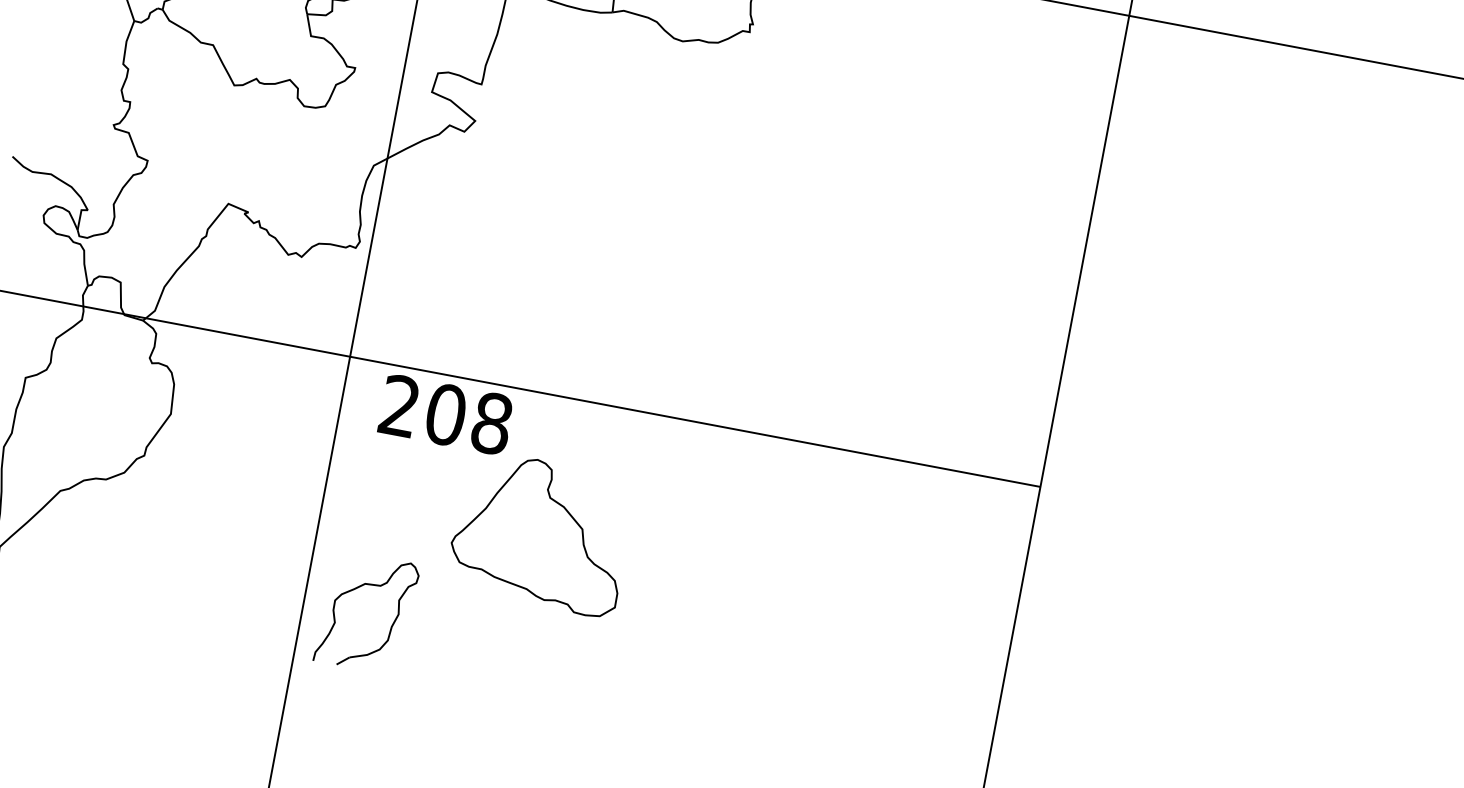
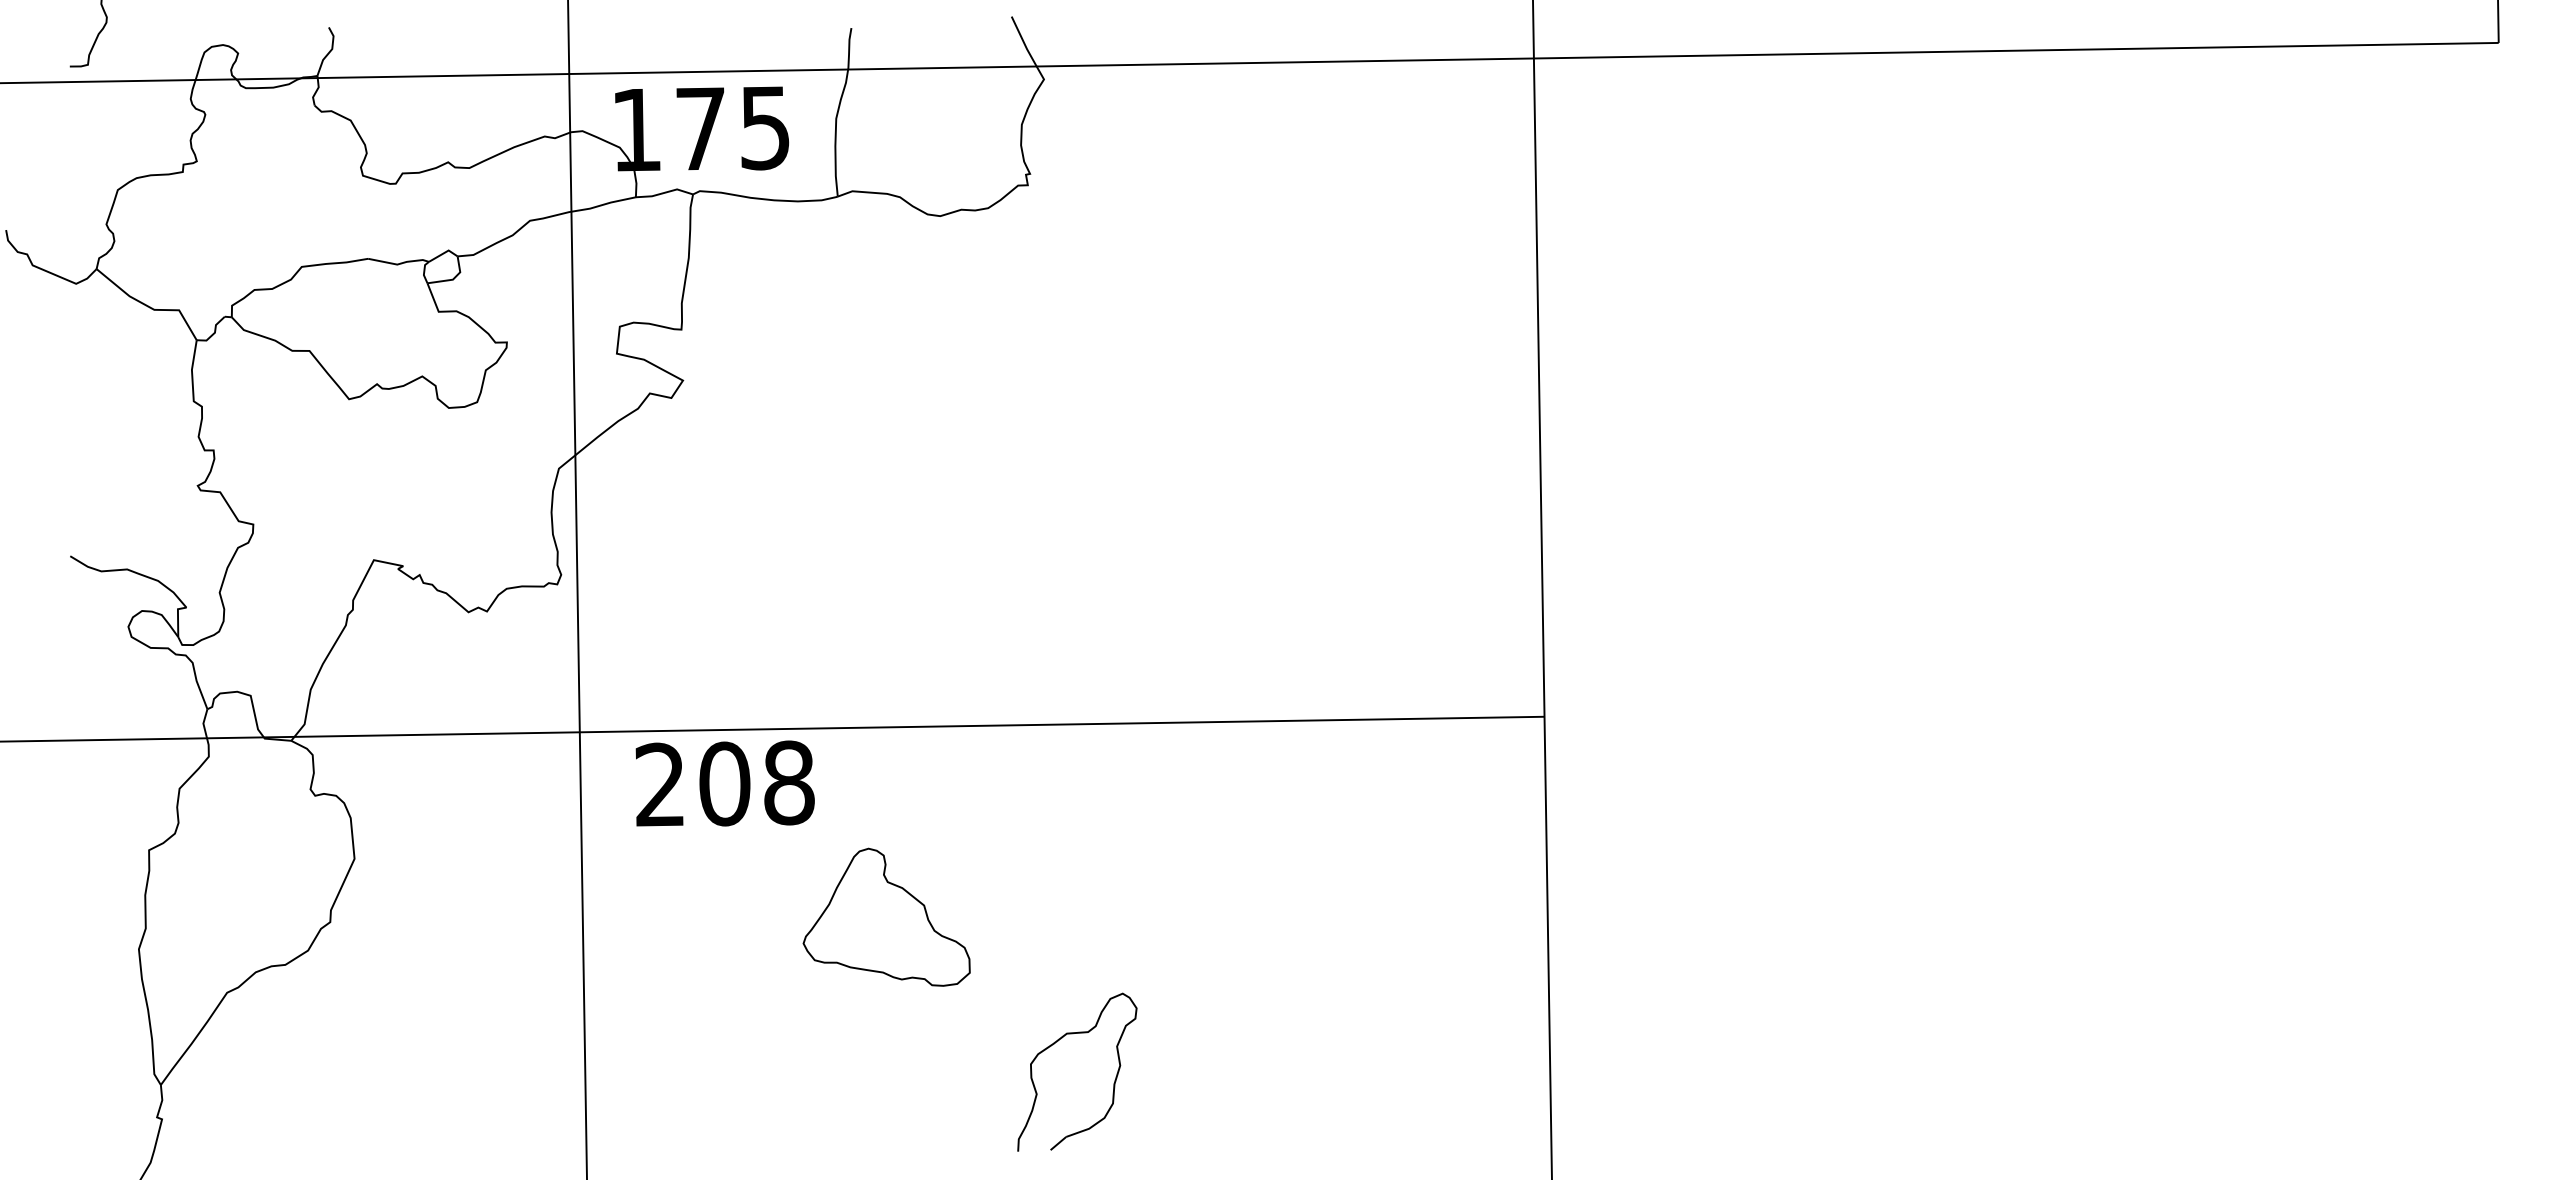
part: (541, 533) -> (886, 917), size x0.7
part: (354, 589) -> (1054, 1044), moved

